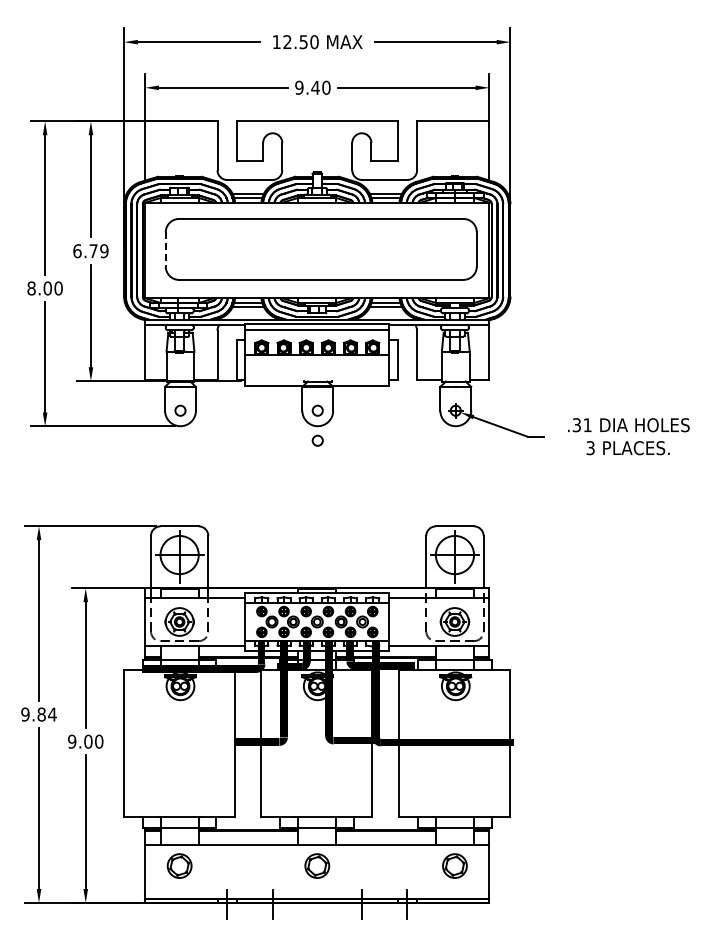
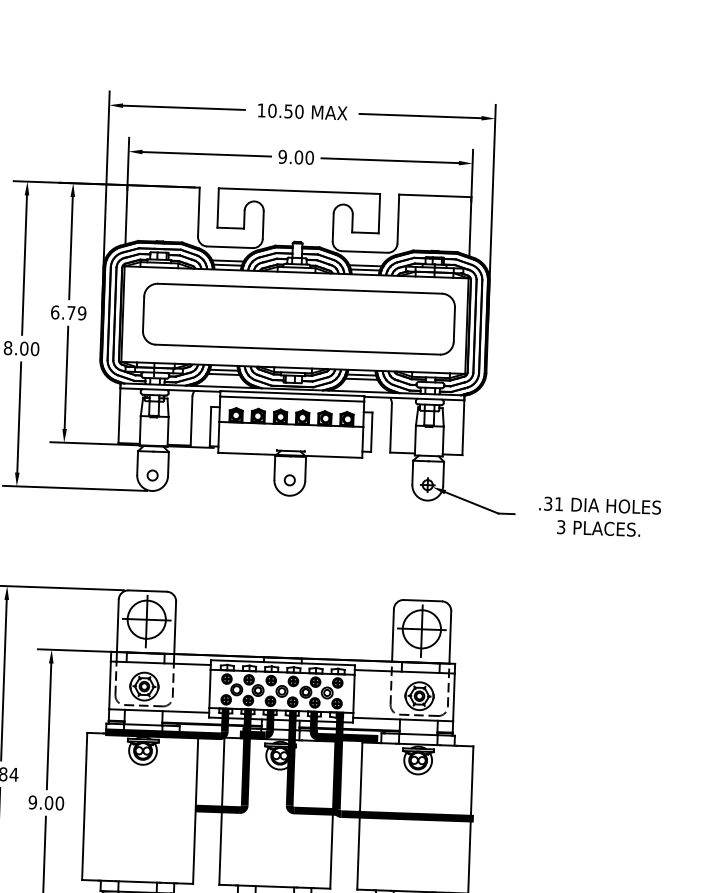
text: (287, 42) -> (272, 111), 12.50 -> 10.50
text: (315, 87) -> (298, 157), 9.40 -> 9.00
line: (165, 249) -> (143, 313), dashed -> solid
circle: (317, 440) -> (288, 510), removed

